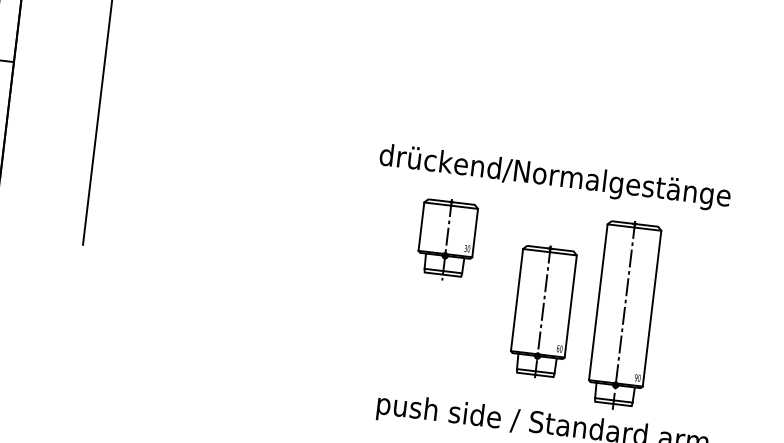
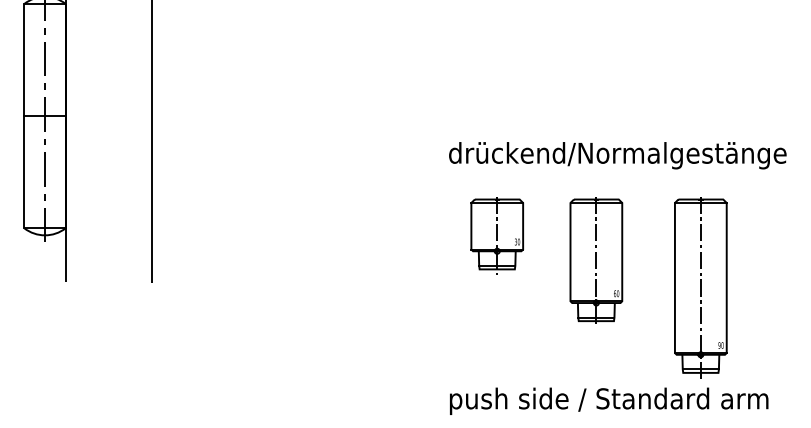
text: (554, 177) -> (617, 155), moved
part: (542, 311) -> (596, 260), moved
part: (623, 315) -> (700, 287), moved

